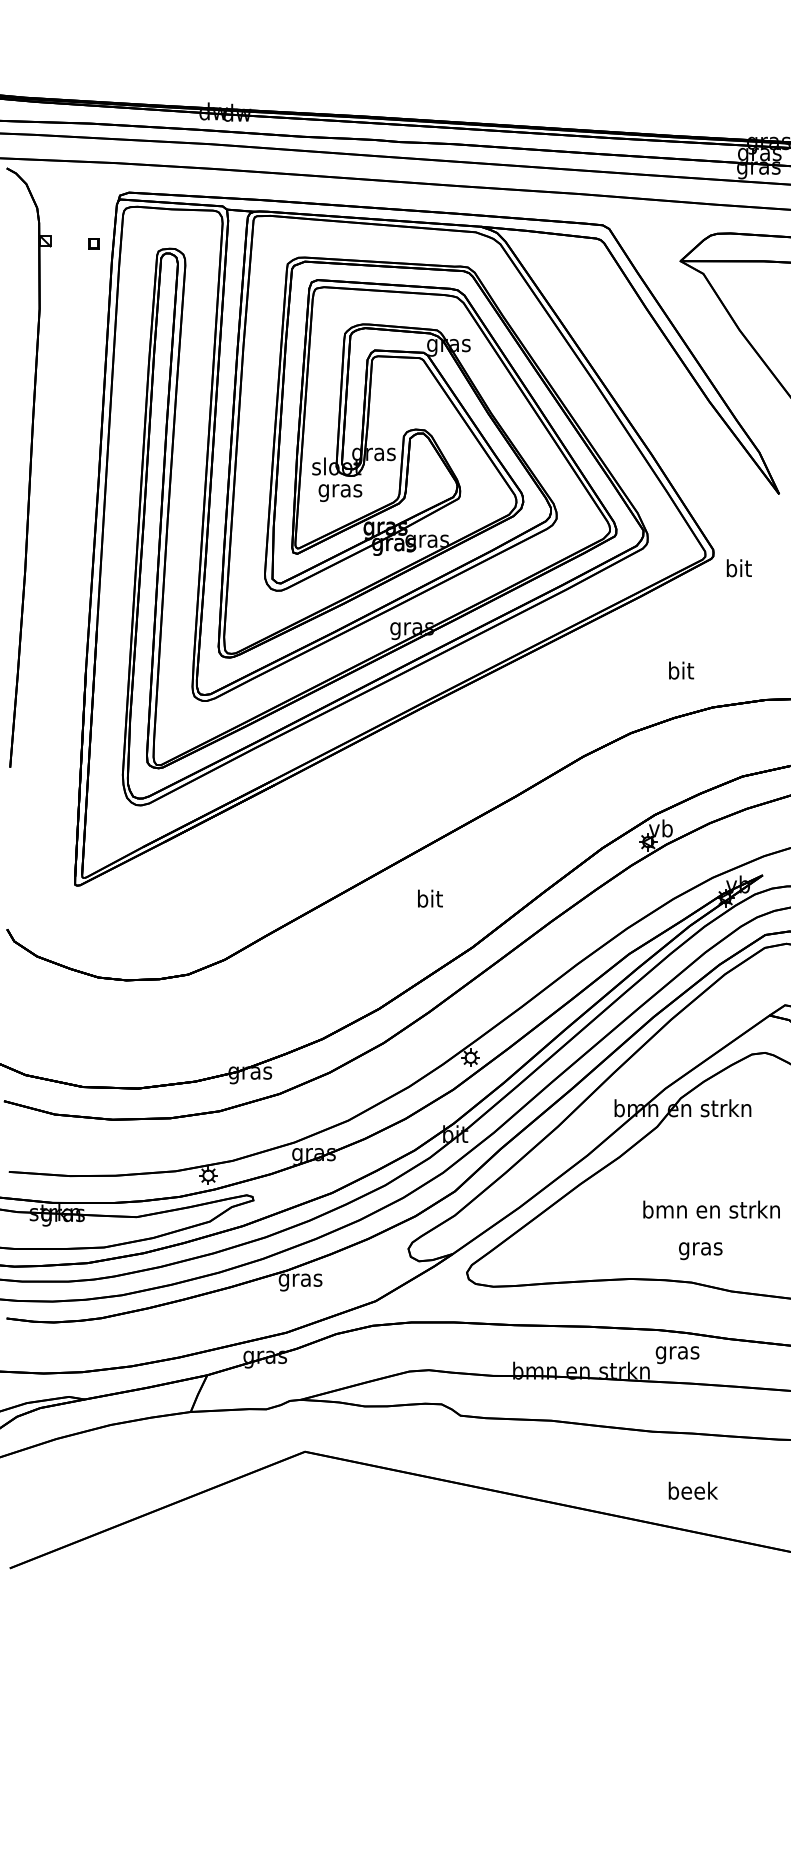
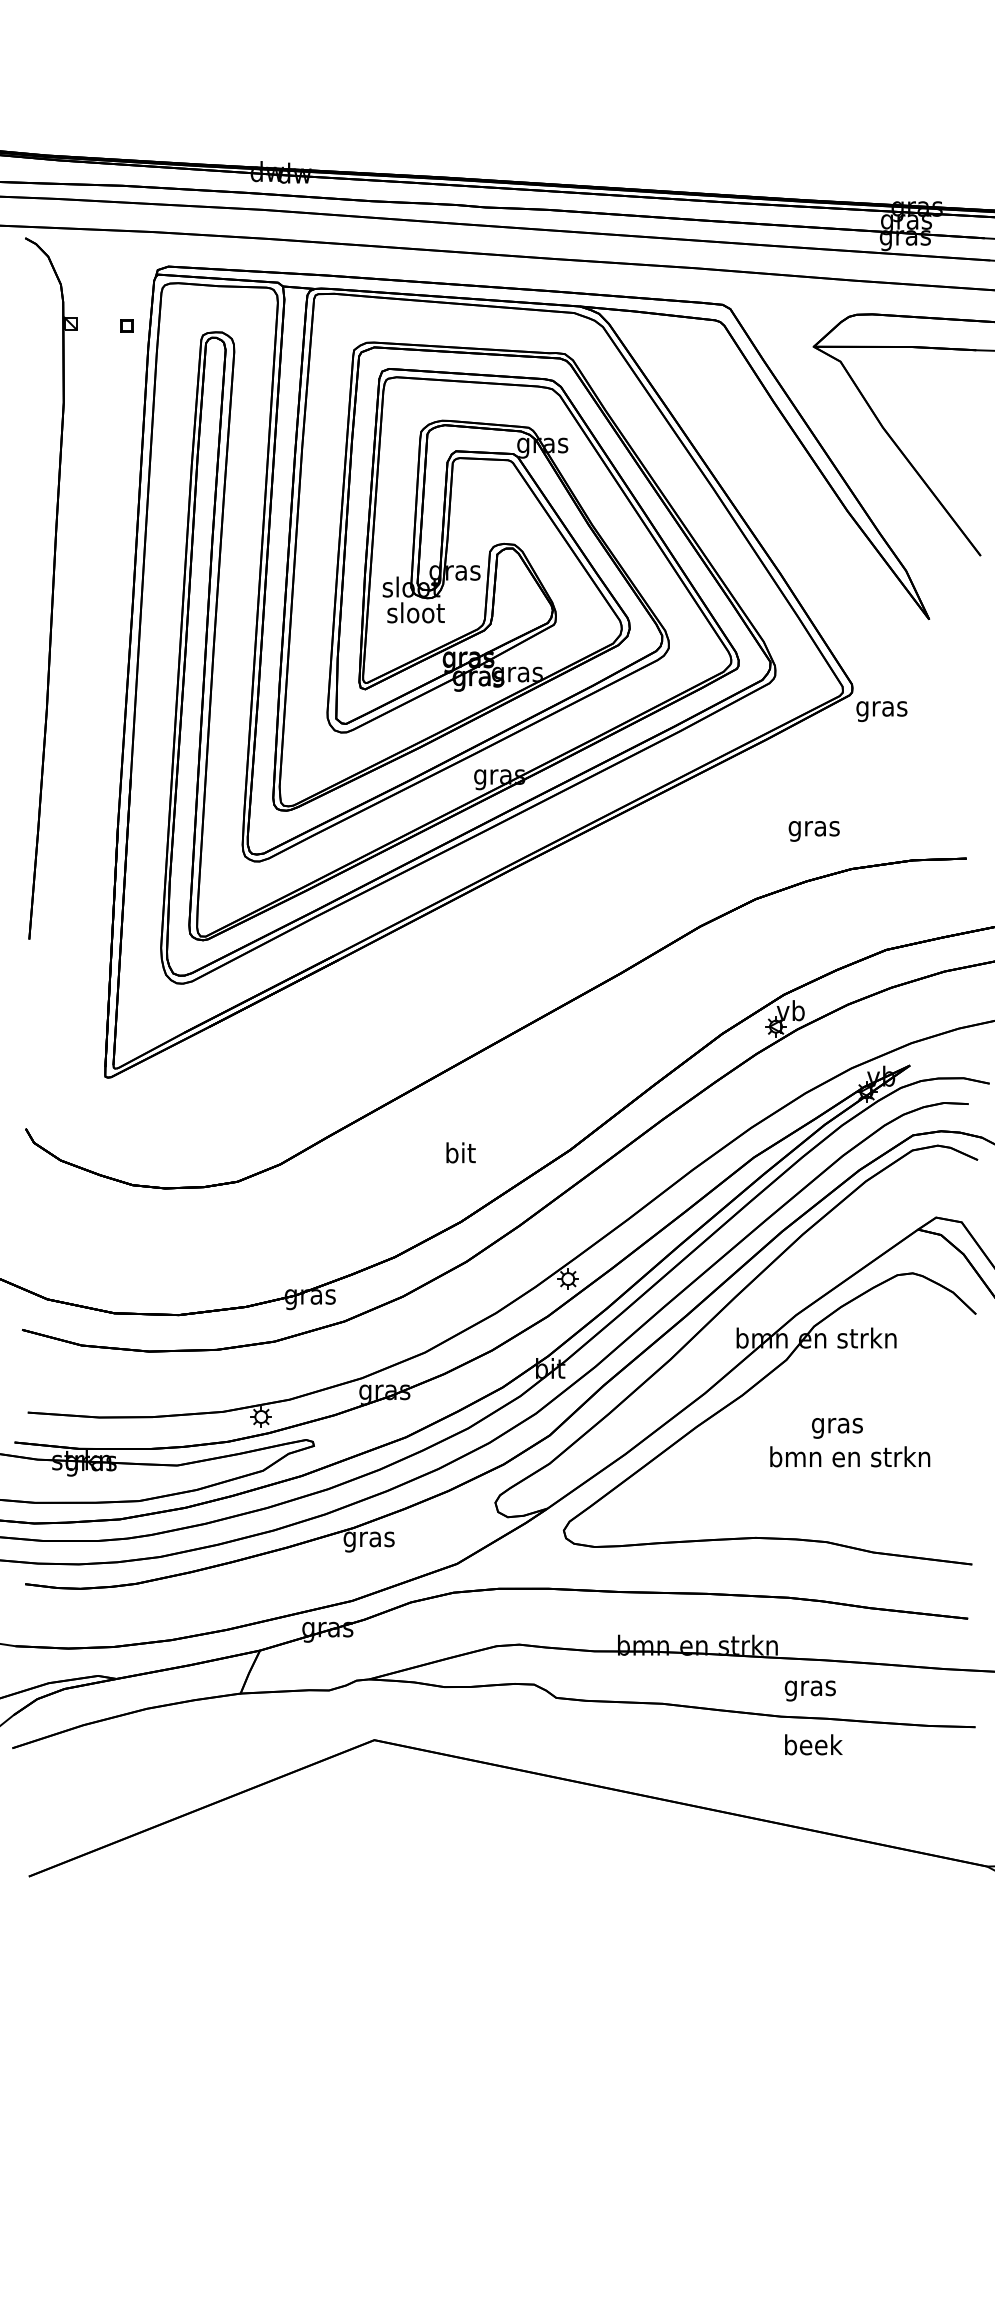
text: (340, 490) -> (415, 615), gras -> sloot
text: (738, 570) -> (881, 708), bit -> gras
text: (680, 672) -> (813, 828), bit -> gras
text: (429, 898) -> (460, 1152), moved
text: (700, 1251) -> (837, 1428), moved
text: (676, 1354) -> (809, 1690), moved
text: (693, 1490) -> (813, 1744), moved

